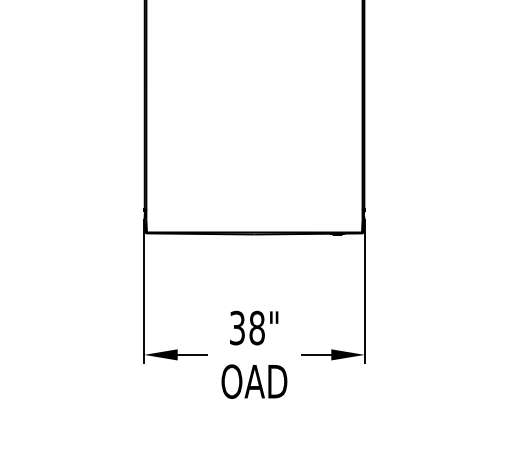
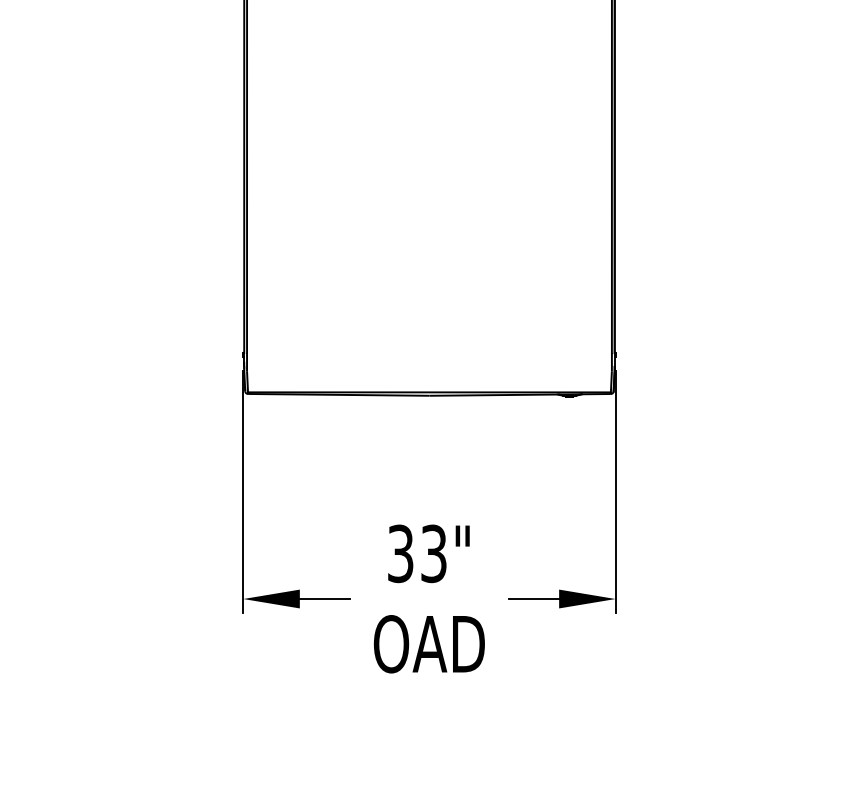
text: (256, 327) -> (432, 552), 38" -> 33"

